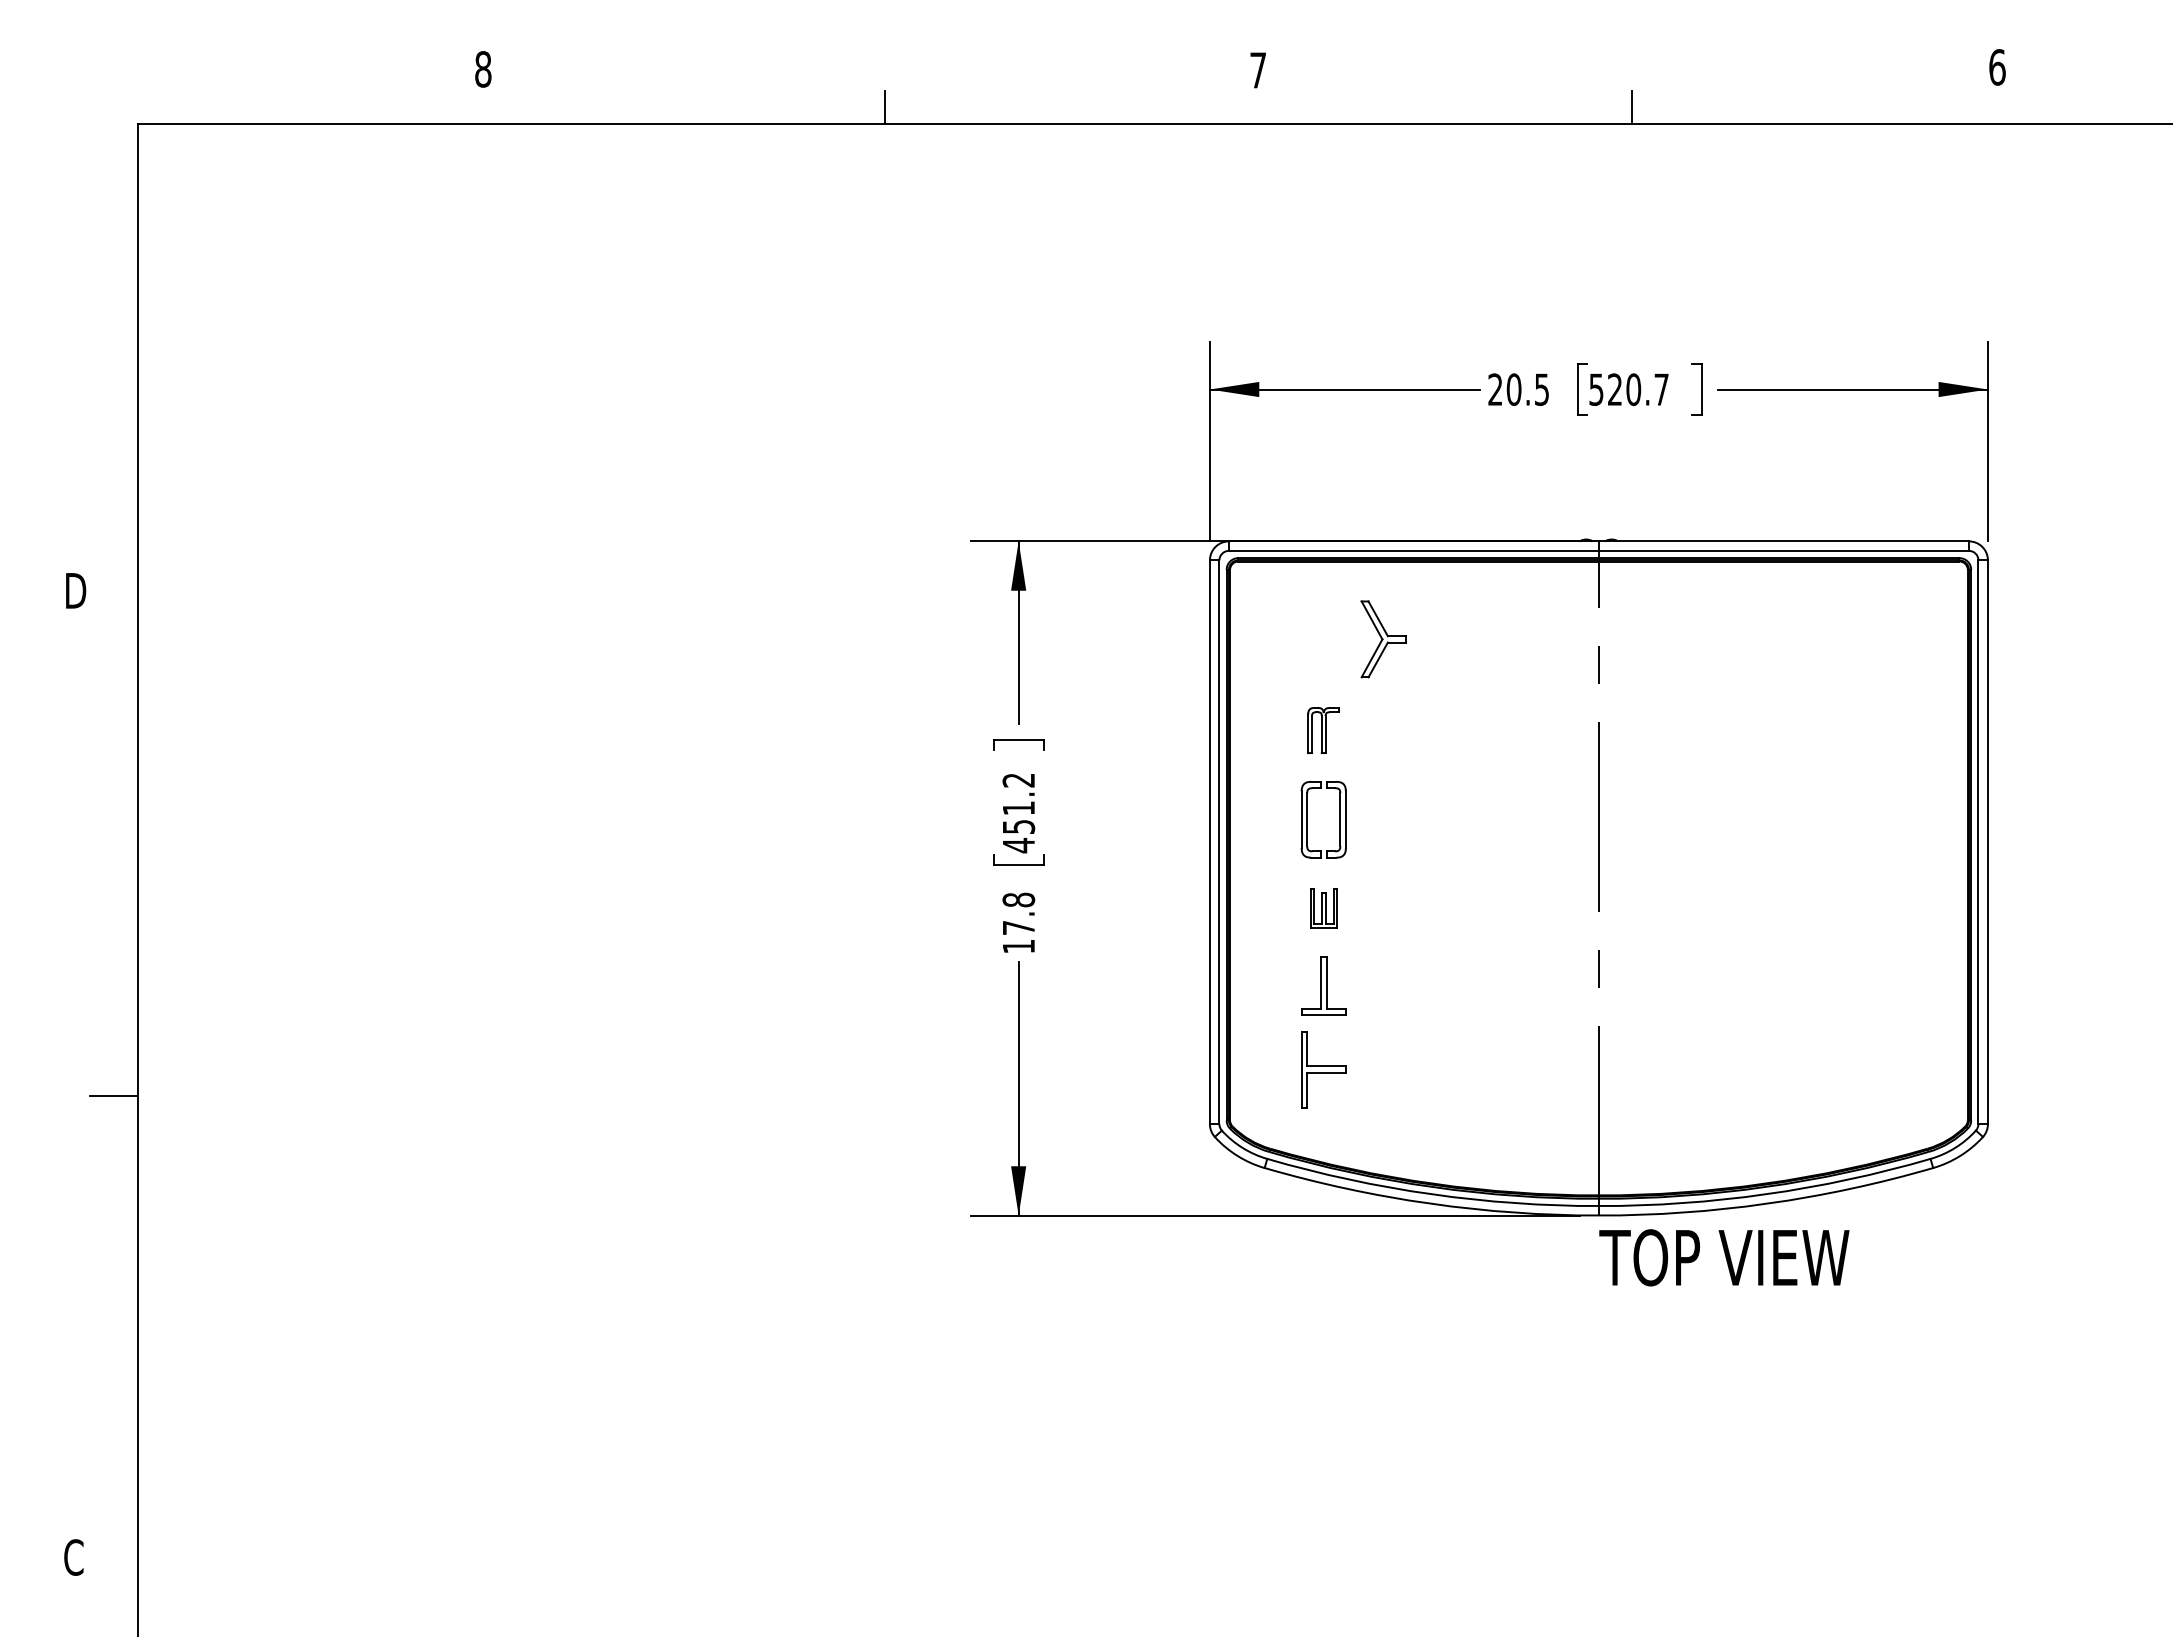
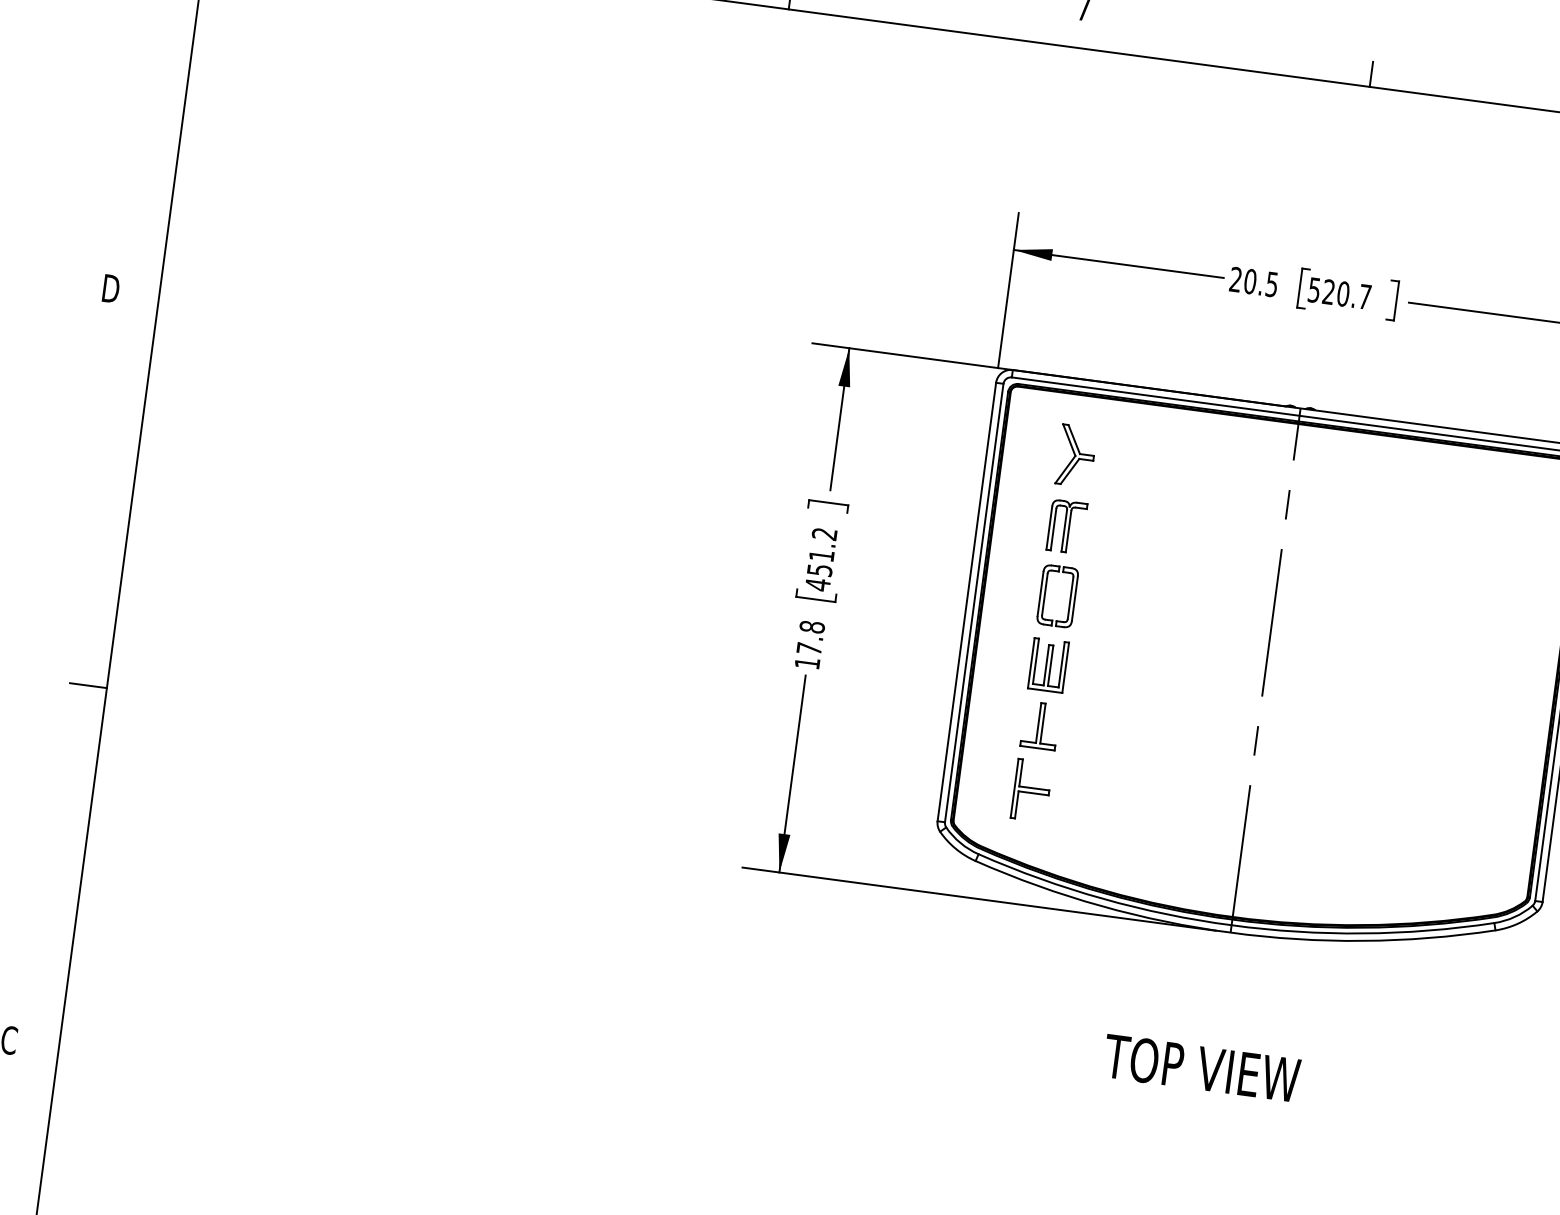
part: (1383, 639) -> (1076, 456), moved
part: (1323, 730) -> (1066, 526), size x1.43
part: (1323, 908) -> (1048, 665), size x1.67
text: (1724, 1257) -> (1201, 1068), moved

